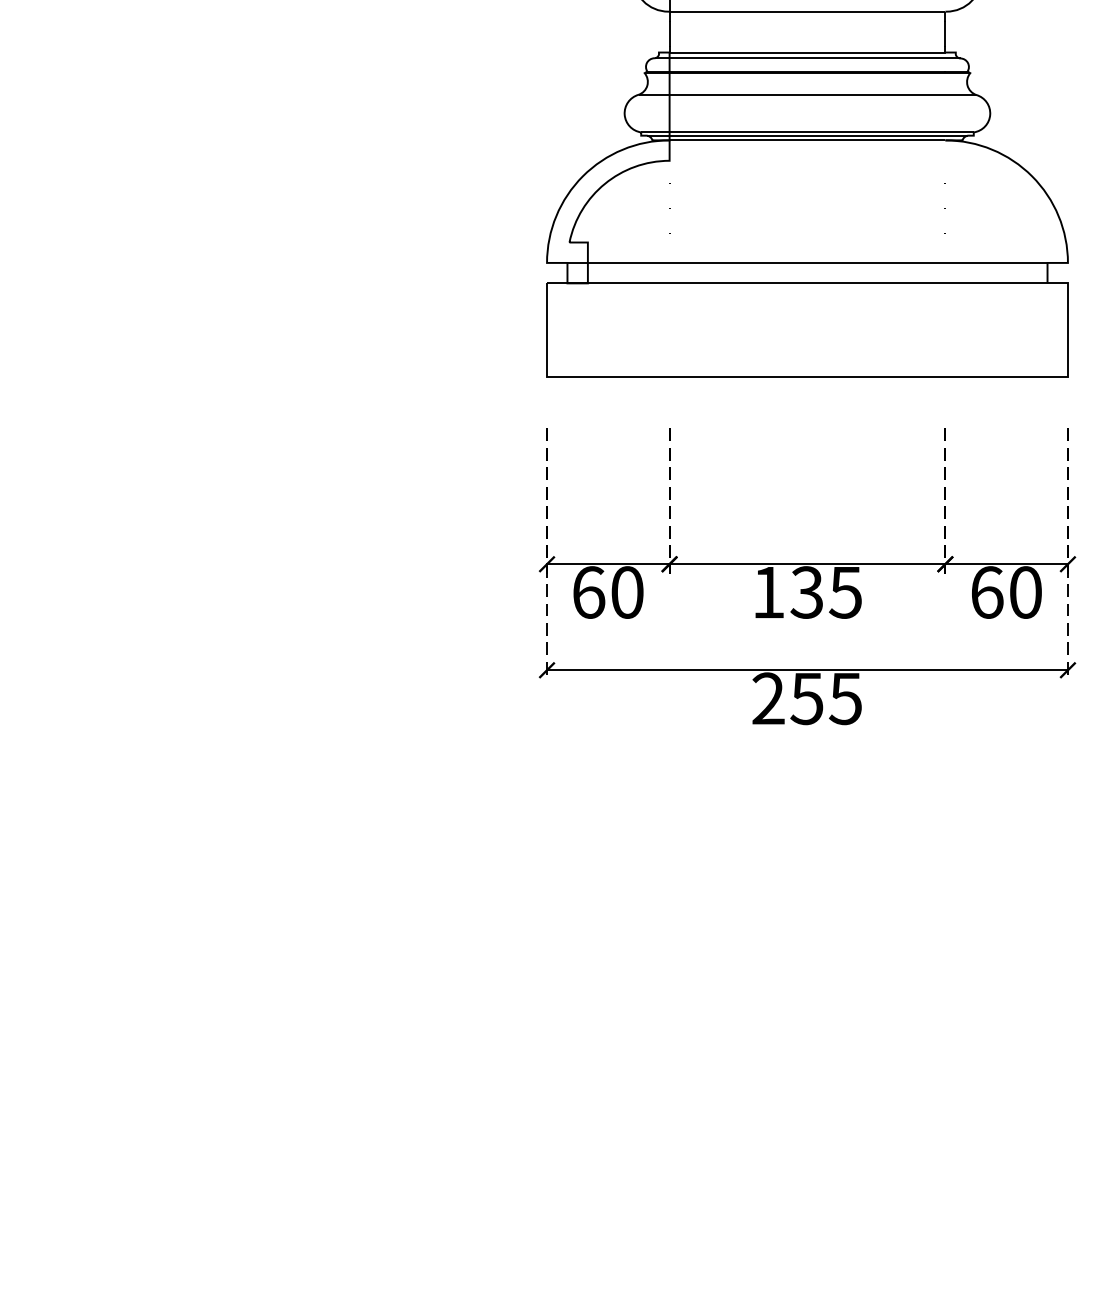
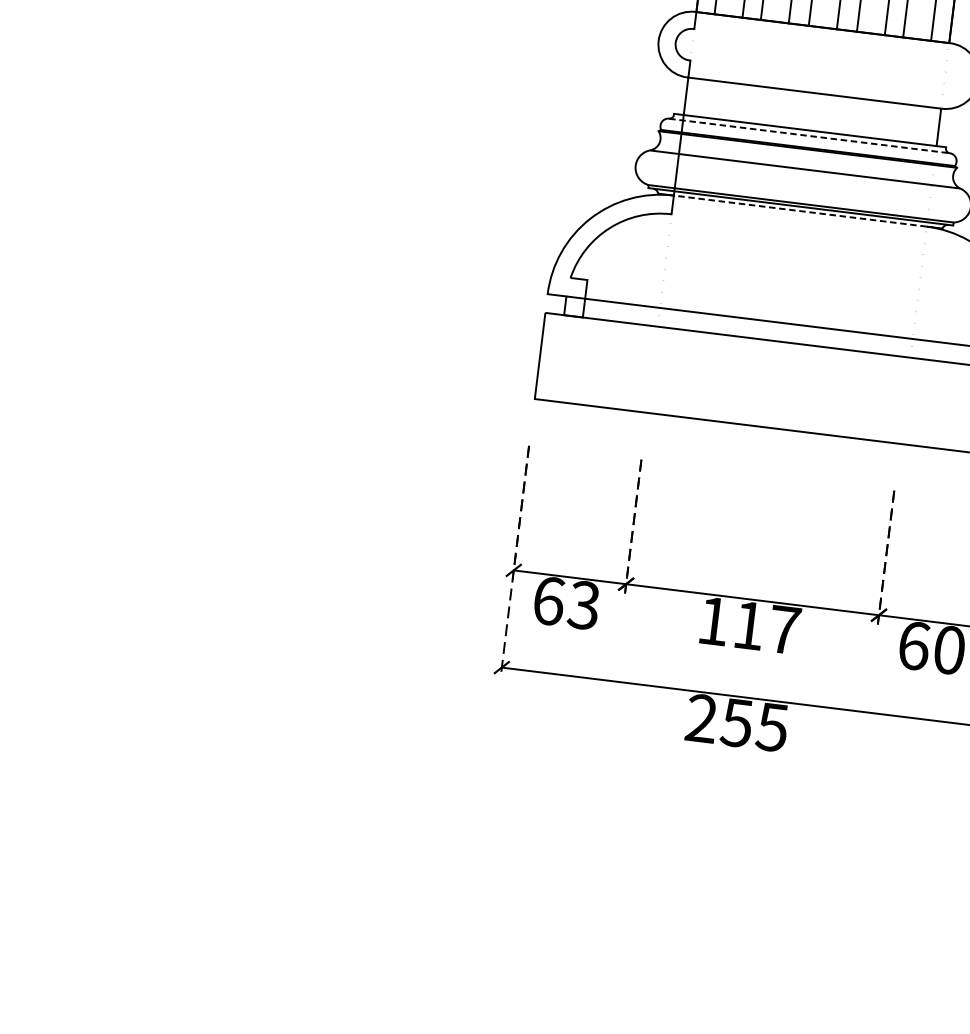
line: (807, 58) -> (809, 136), solid -> dashed
line: (807, 140) -> (800, 211), solid -> dashed
text: (626, 592) -> (583, 605), 60 -> 63
text: (826, 592) -> (766, 627), 135 -> 117

